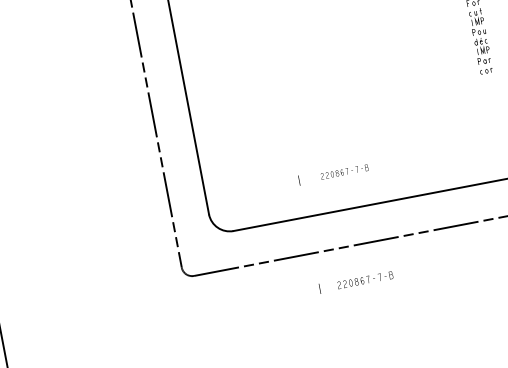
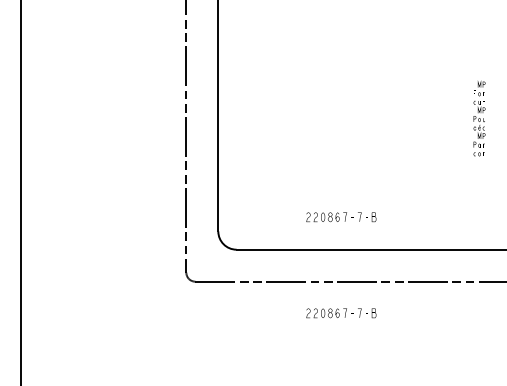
part: (344, 172) -> (341, 217), size x1.67
part: (365, 280) -> (341, 313), size x1.43

